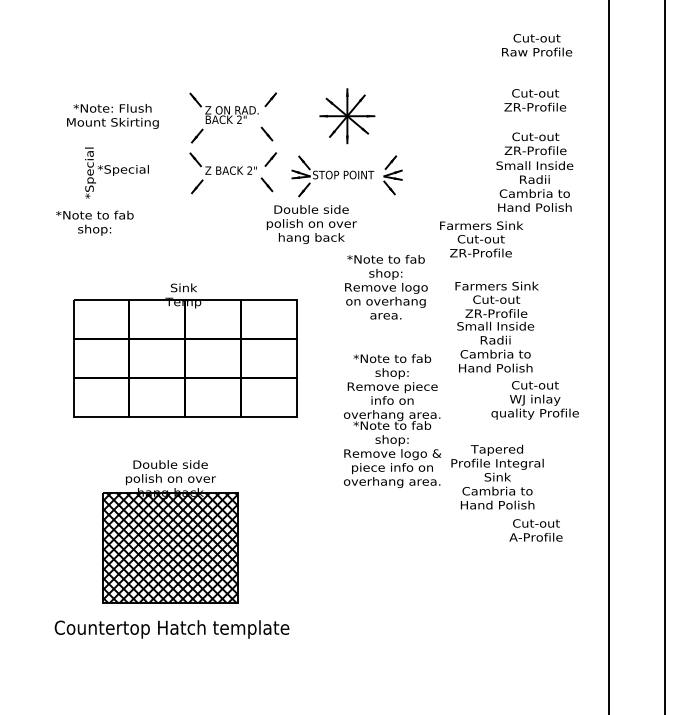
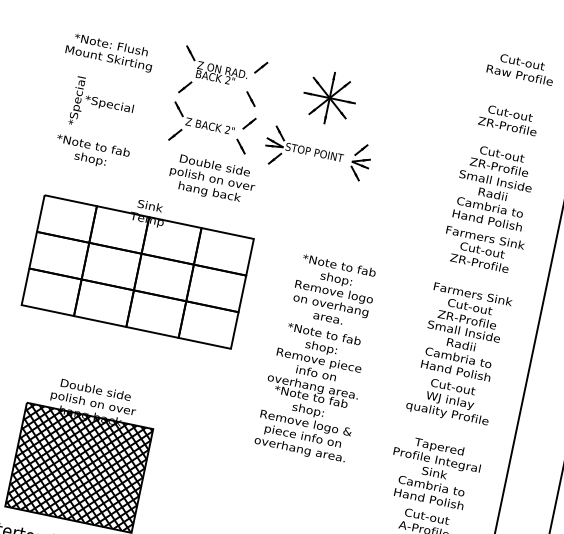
text: (94, 222) -> (91, 152), moved
text: (311, 224) -> (212, 179), moved
text: (481, 239) -> (482, 250), moved
text: (386, 287) -> (334, 291), moved
text: (496, 326) -> (464, 331), moved
part: (185, 350) -> (139, 264), moved
text: (497, 476) -> (434, 472), moved

